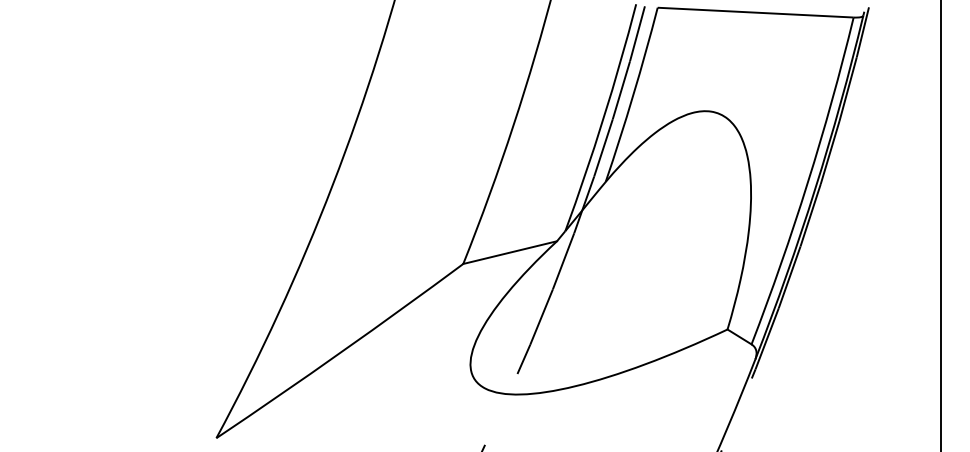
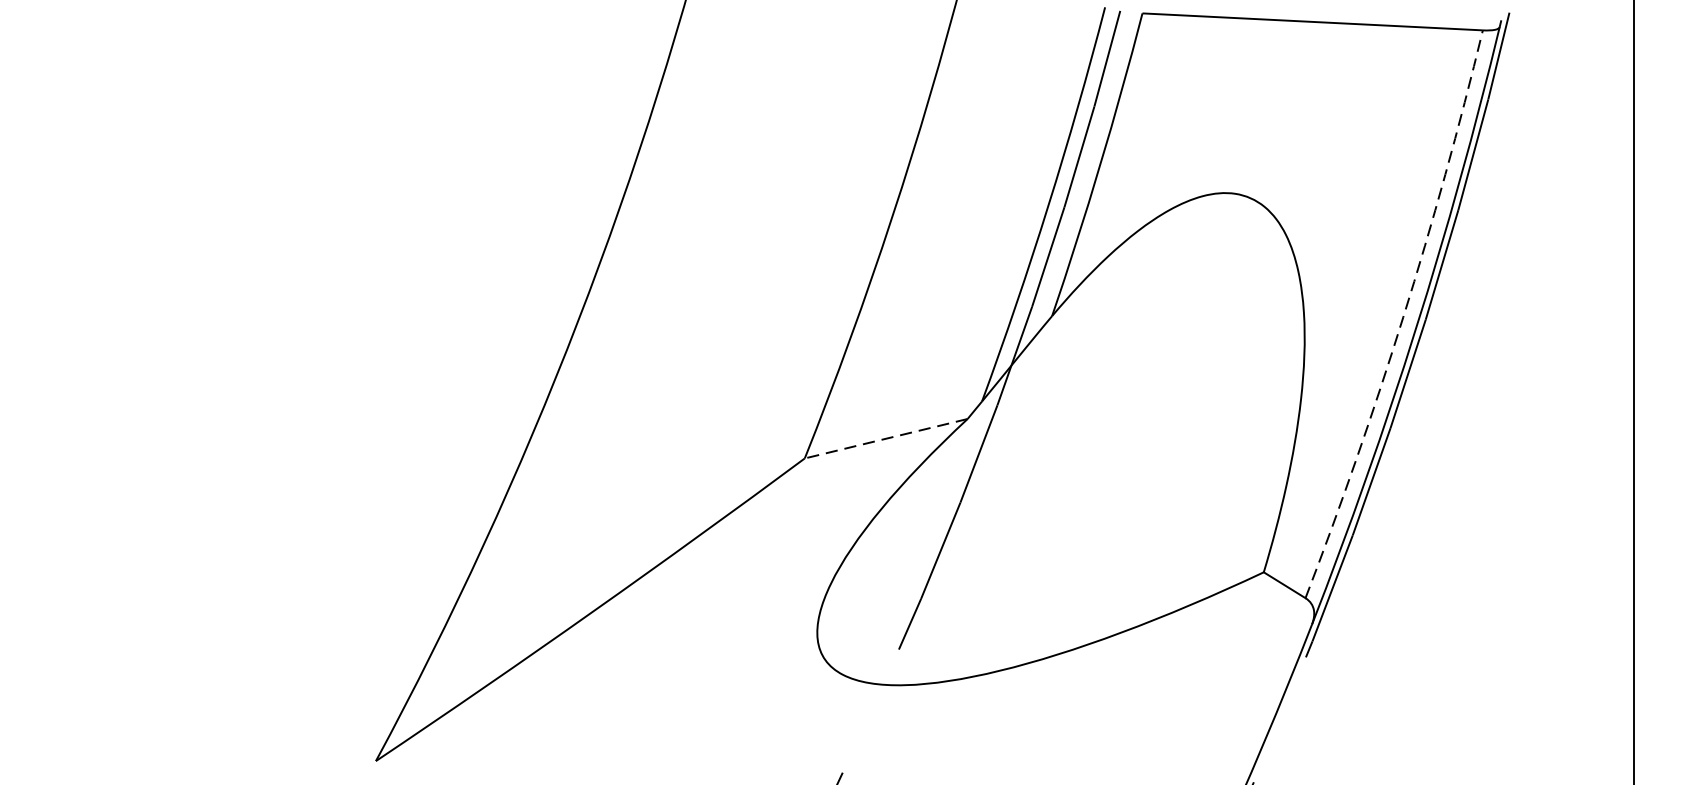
arc: (807, 182) -> (1402, 316), solid -> dashed
line: (509, 252) -> (885, 438), solid -> dashed

